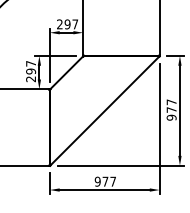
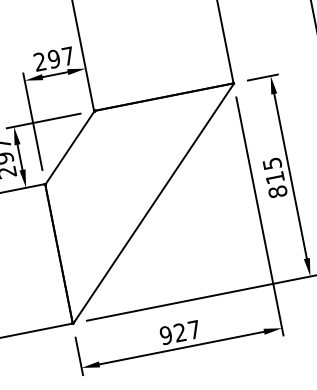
text: (171, 109) -> (274, 176), 977 -> 815
text: (105, 181) -> (180, 332), 977 -> 927

